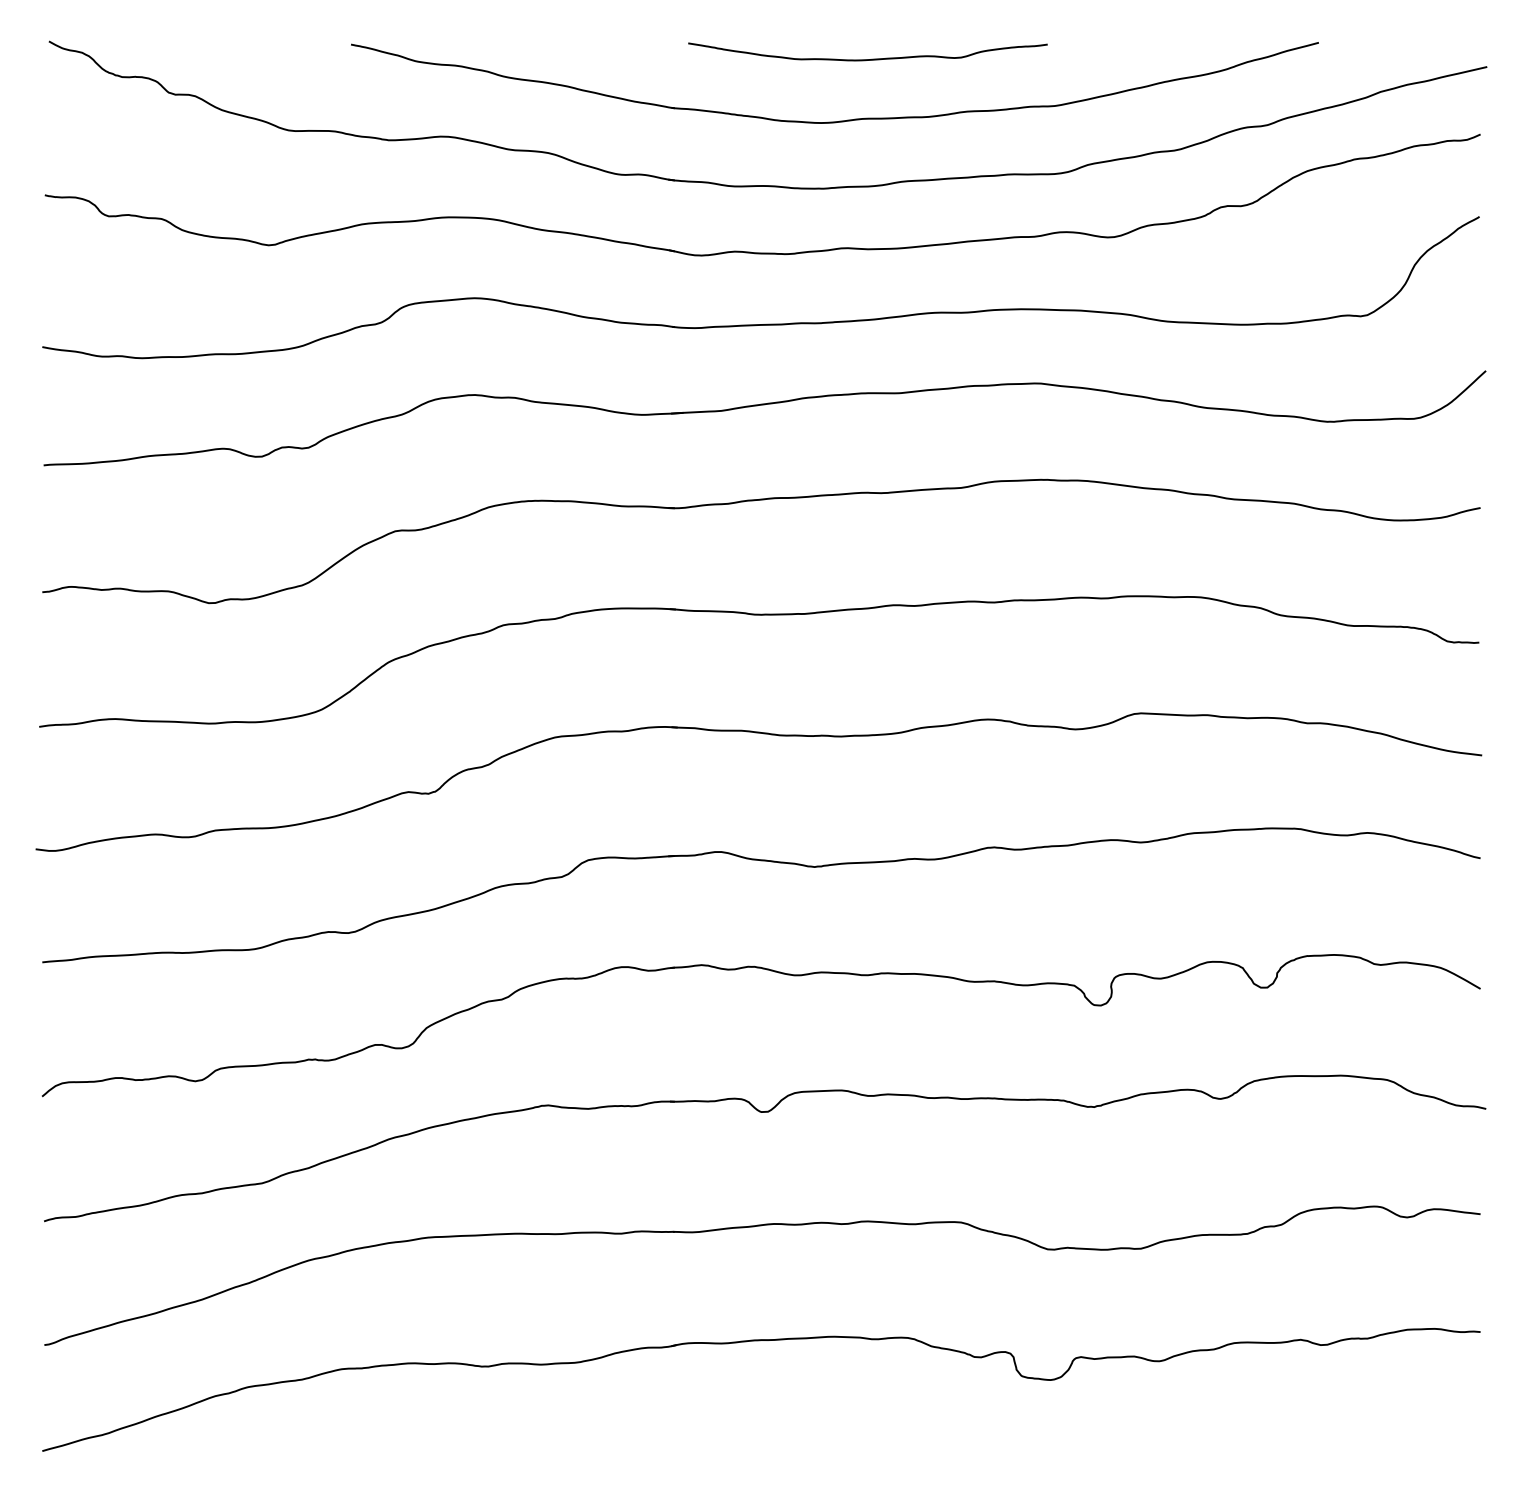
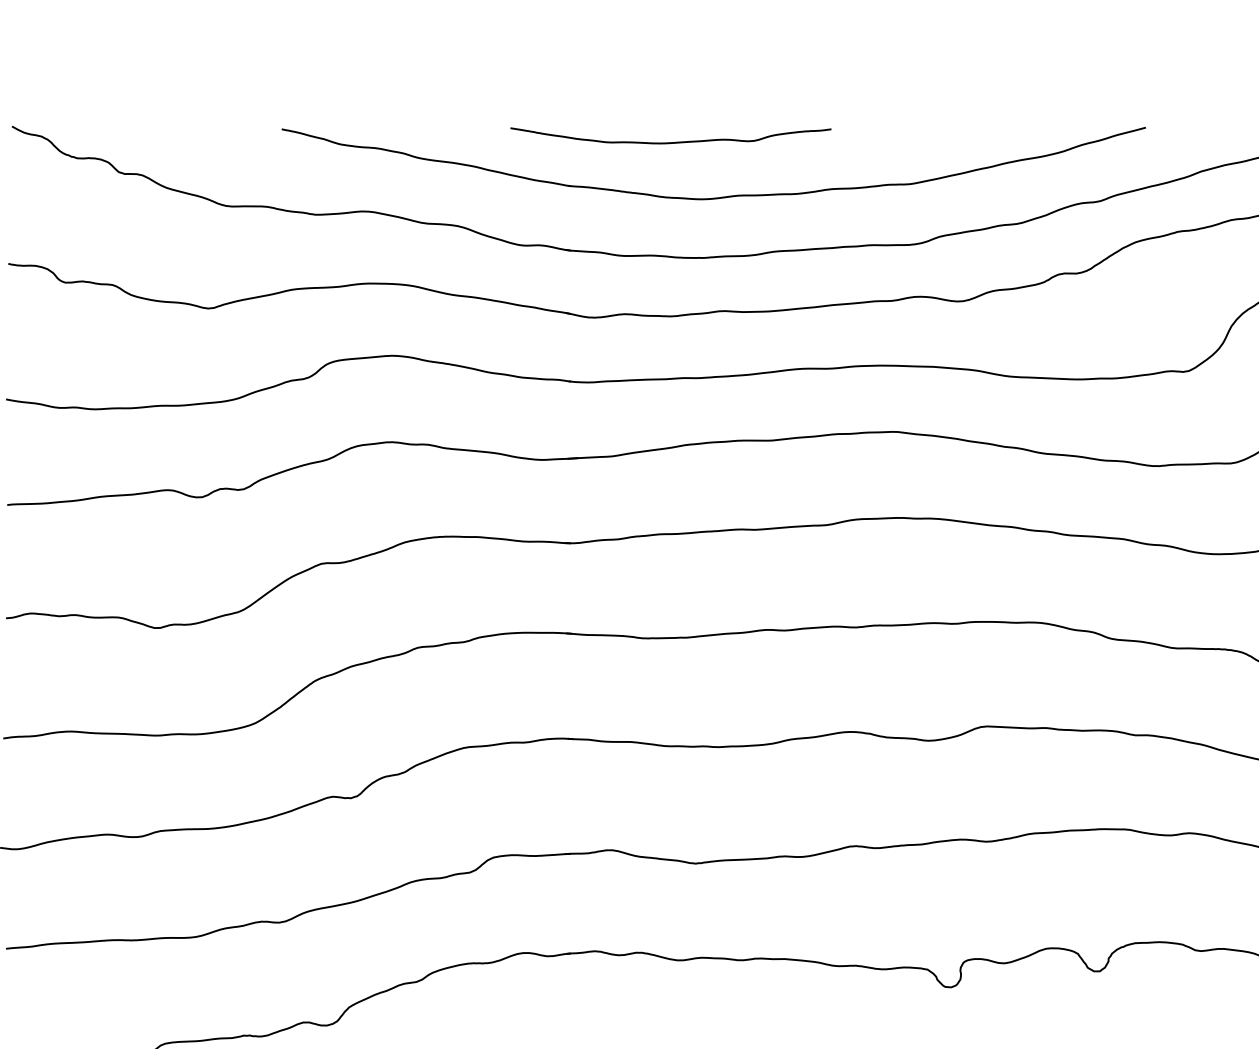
curve: (867, 59) -> (670, 142), moved

